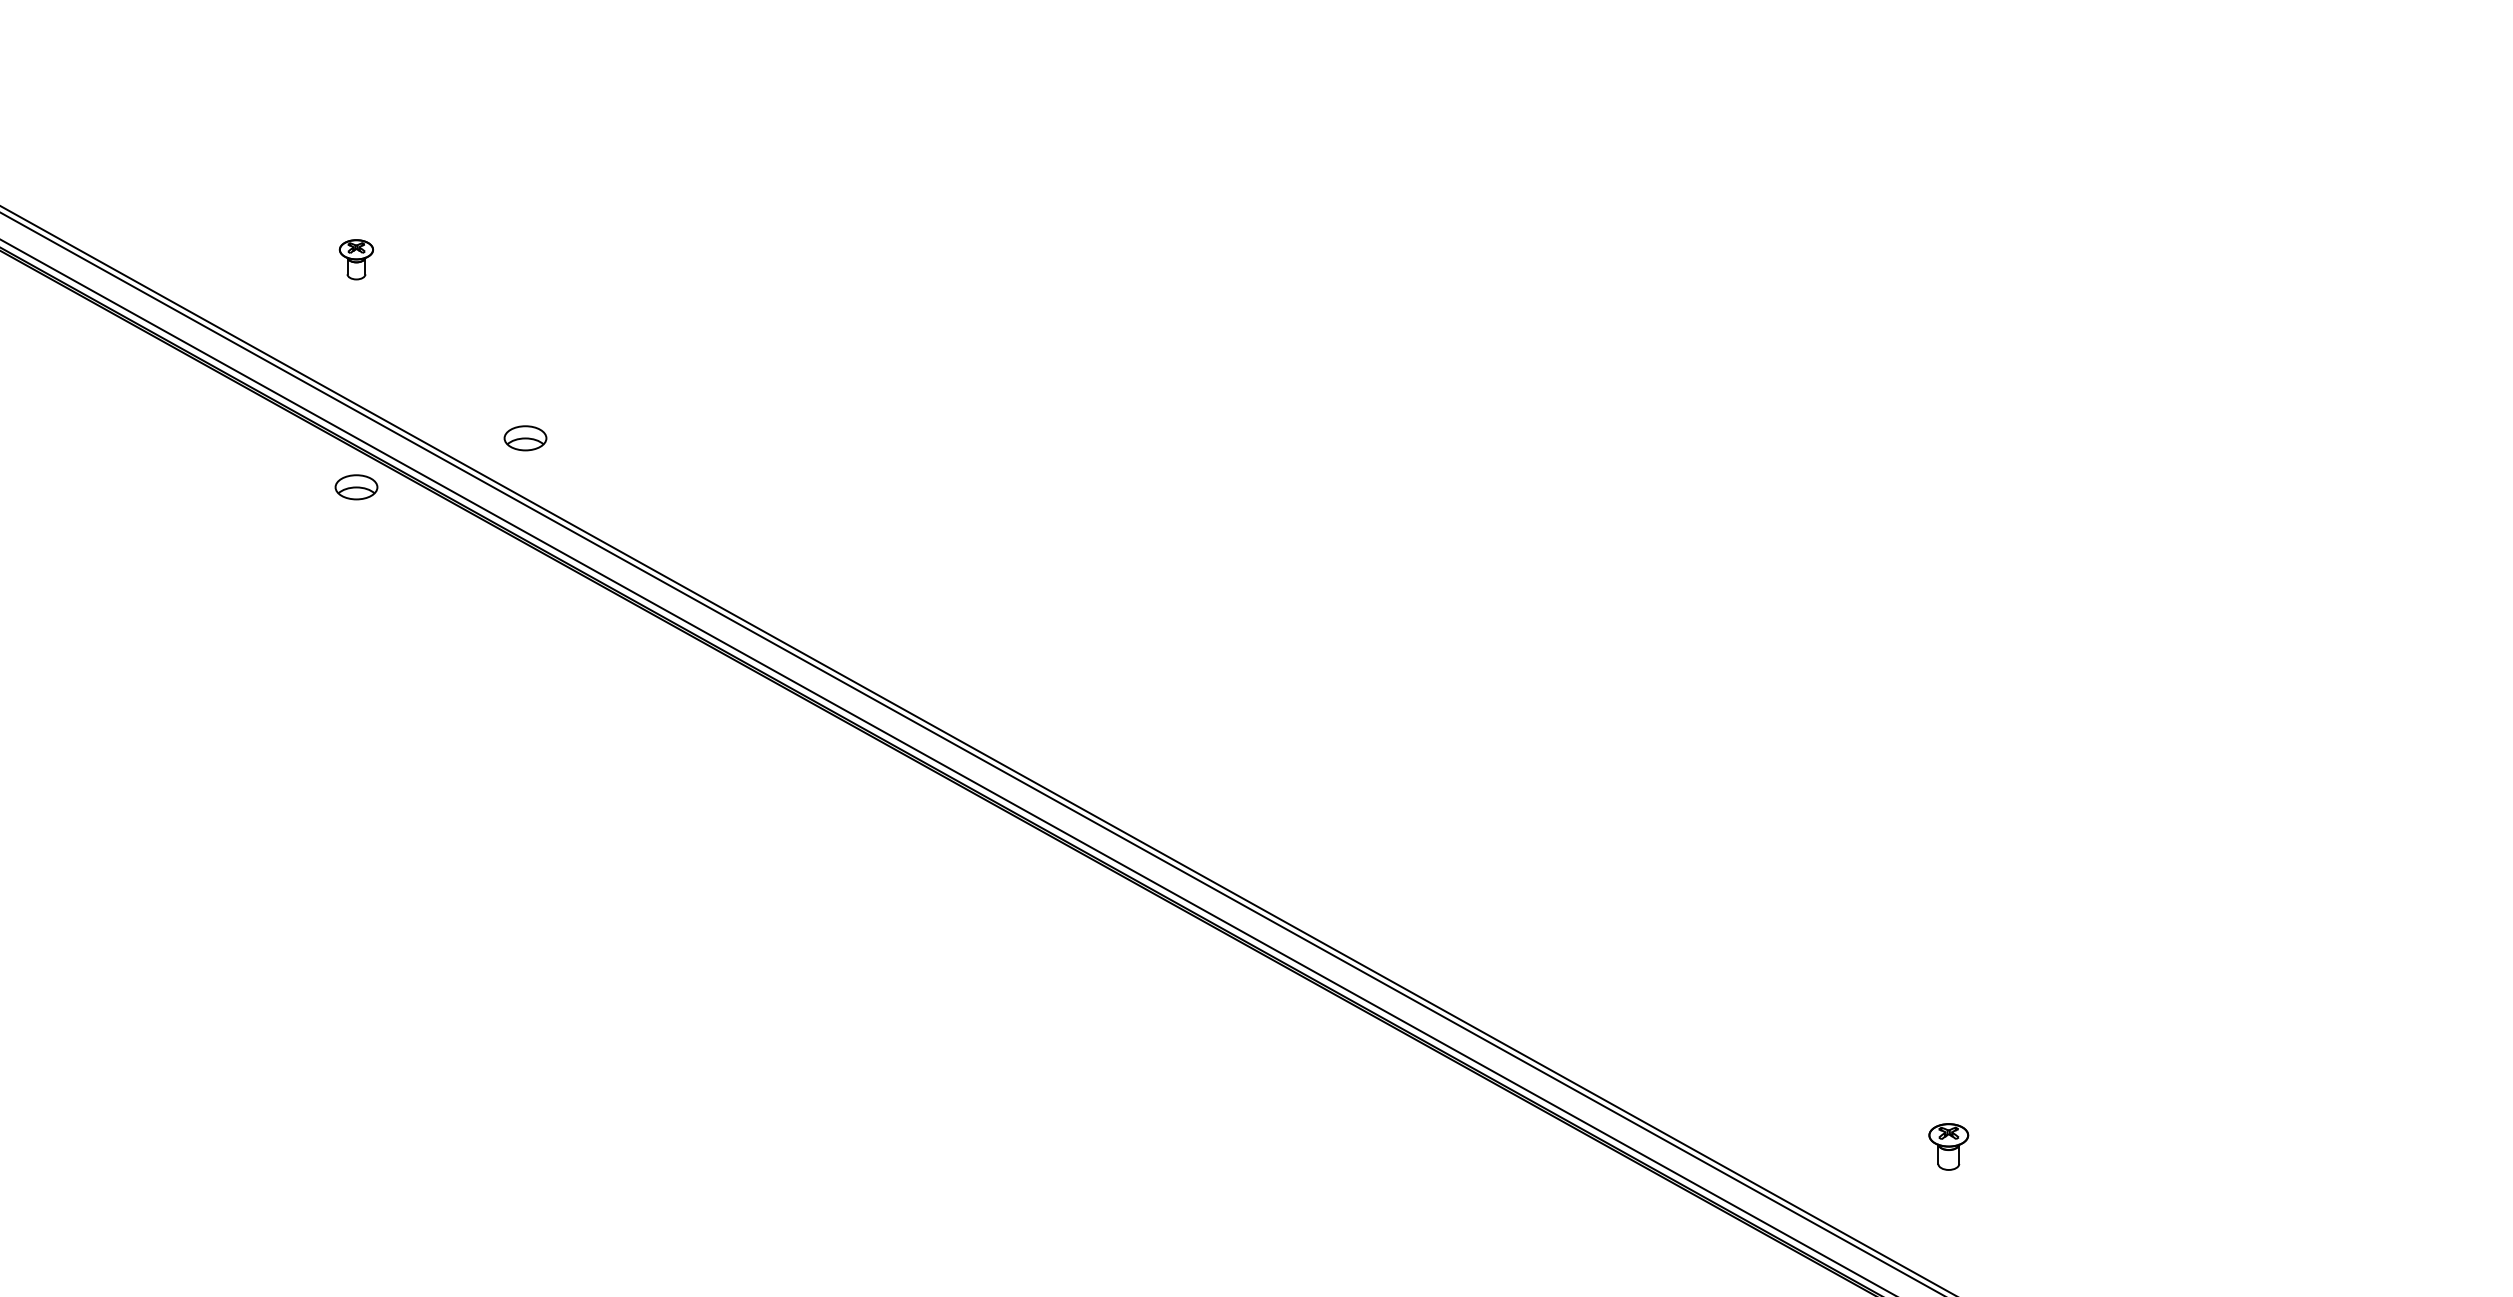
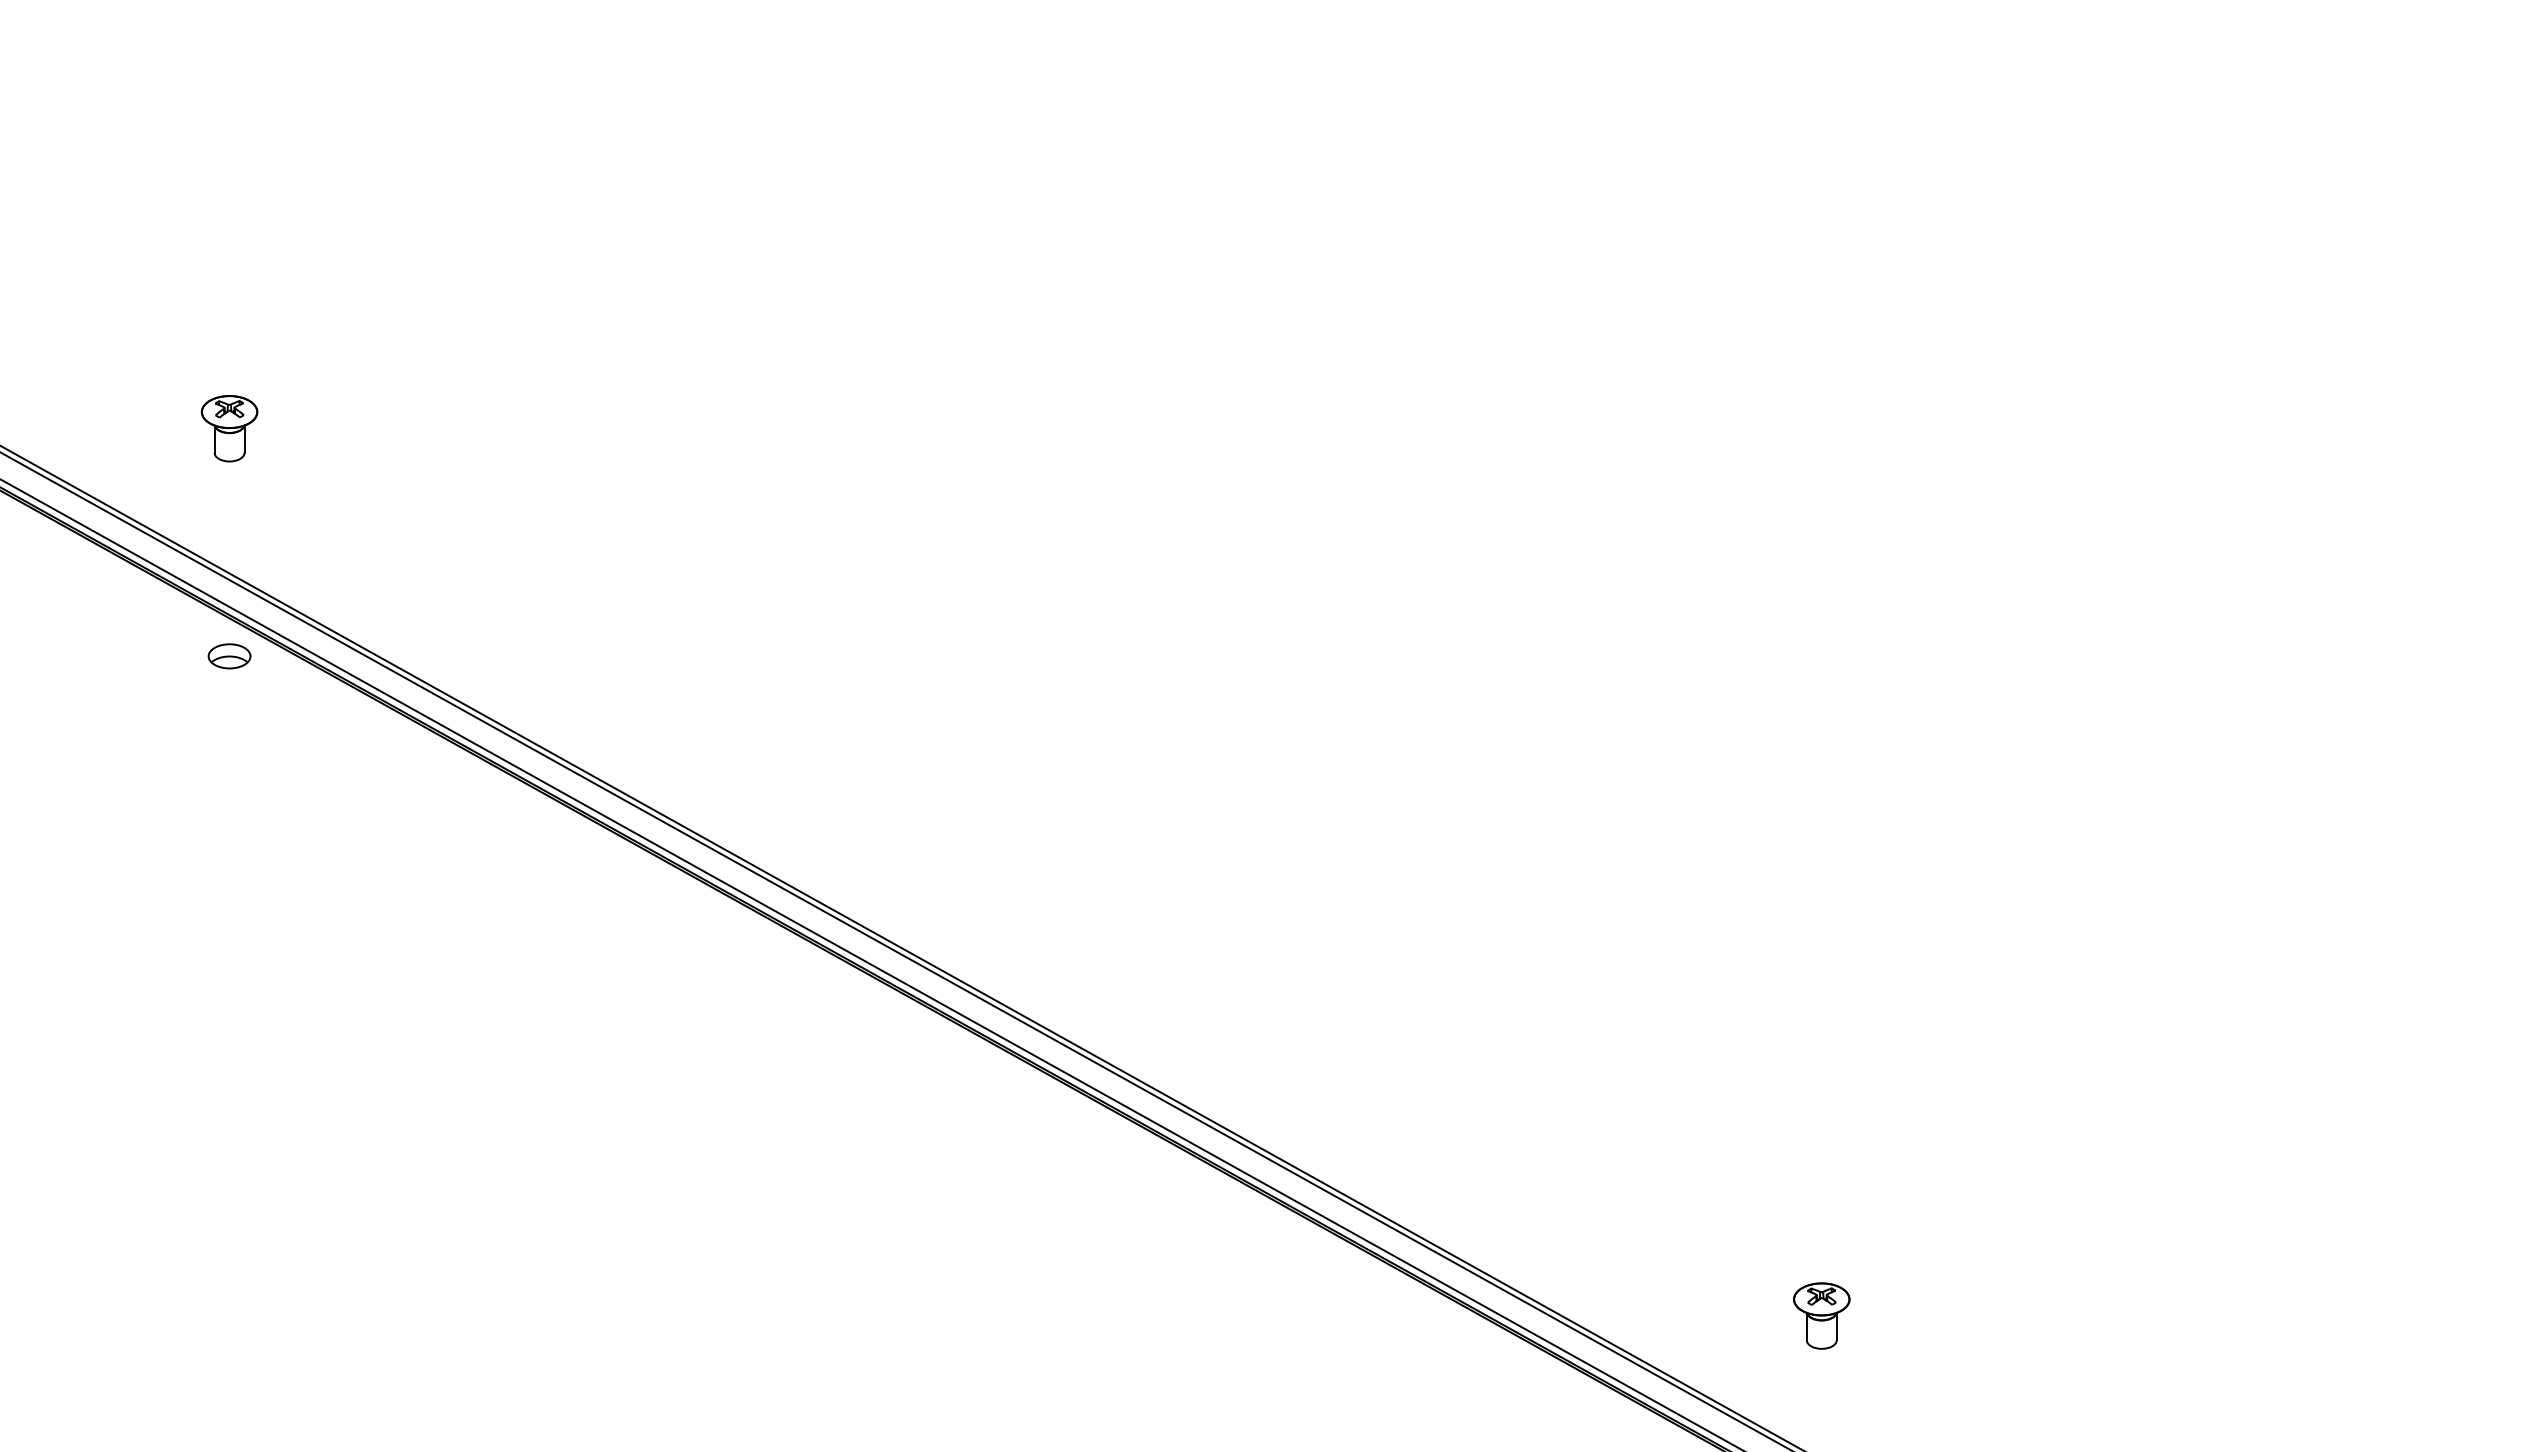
part: (356, 259) -> (229, 428), size x1.67
part: (525, 438) -> (398, 607), removed
part: (1948, 1146) -> (1821, 1315), size x1.43

